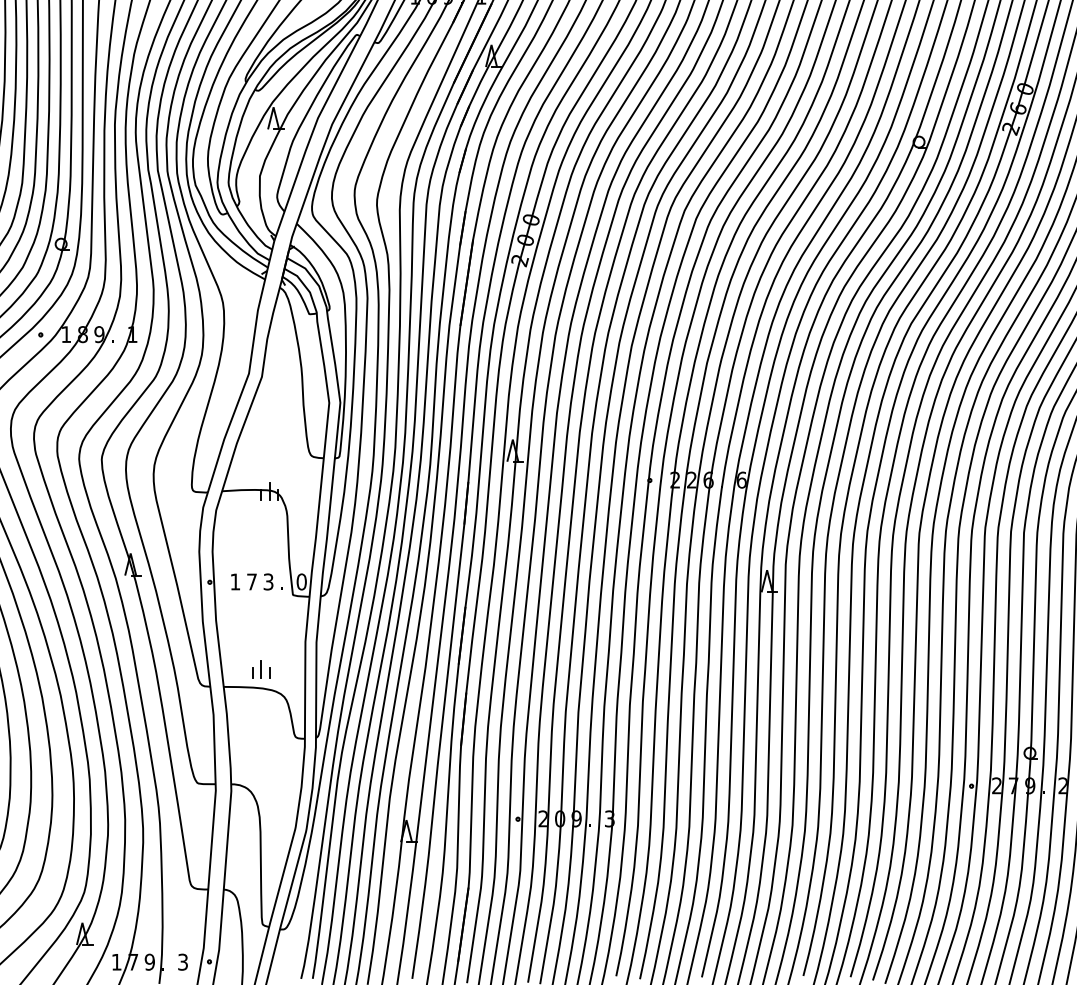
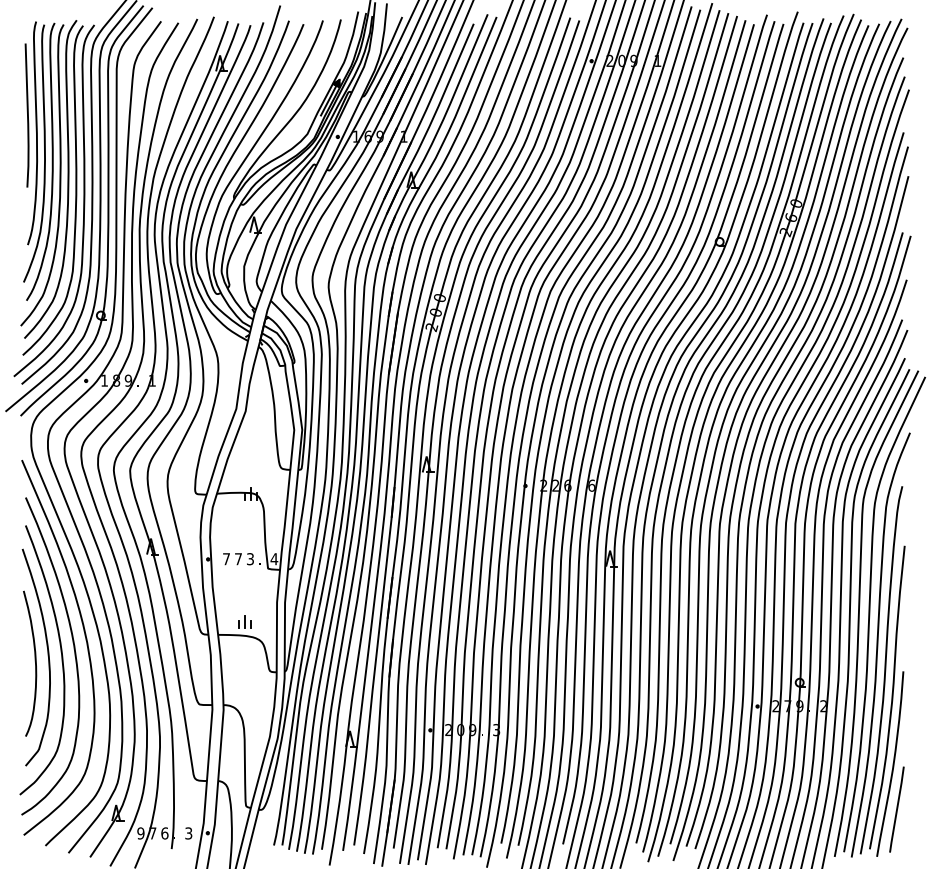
text: (235, 582) -> (226, 559), 1 -> 7
text: (301, 582) -> (274, 559), 0 -> 4
text: (116, 962) -> (140, 833), 1 -> 9
text: (149, 962) -> (164, 833), 9 -> 6

